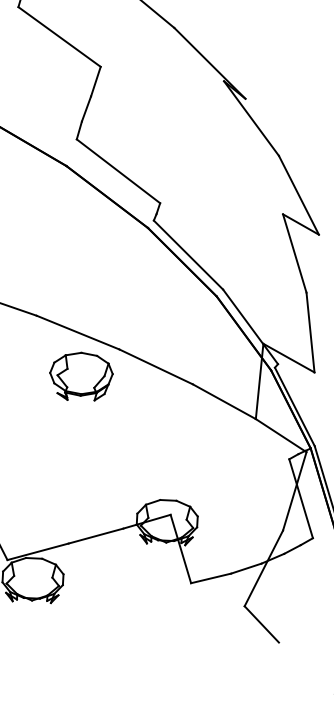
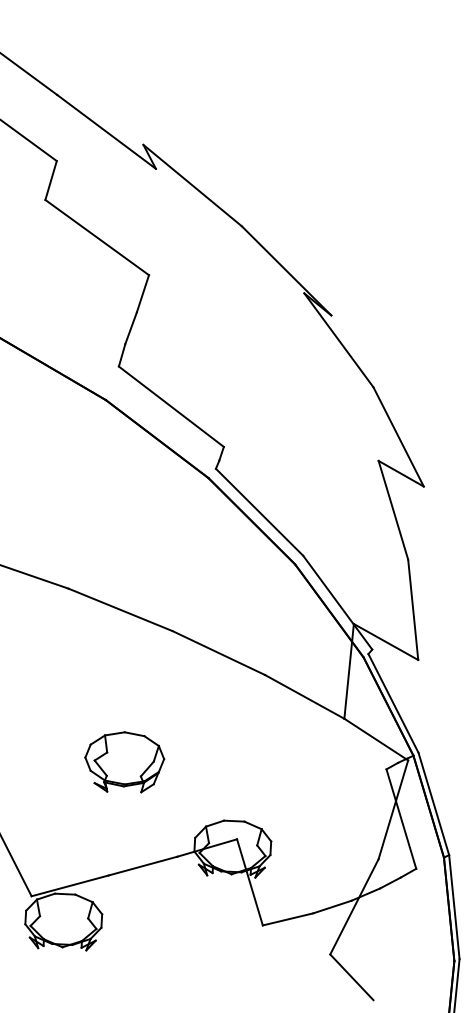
part: (81, 376) -> (124, 762), moved

